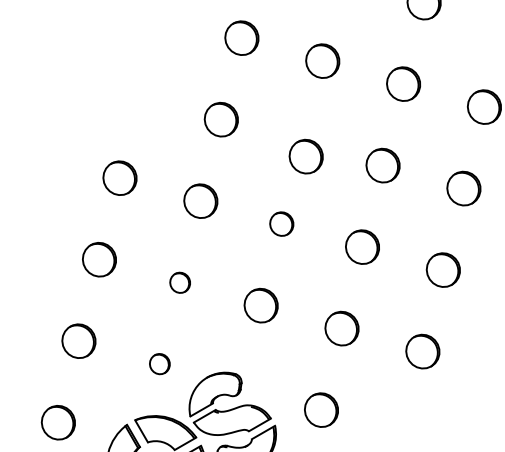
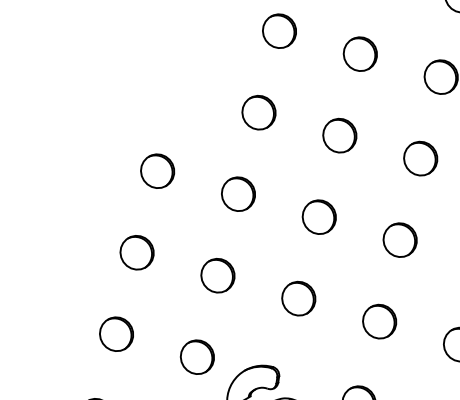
part: (305, 156) -> (339, 135), moved
part: (281, 223) -> (319, 216), size x1.43
part: (179, 282) -> (217, 275), size x1.67
part: (159, 363) -> (197, 356), size x1.67

